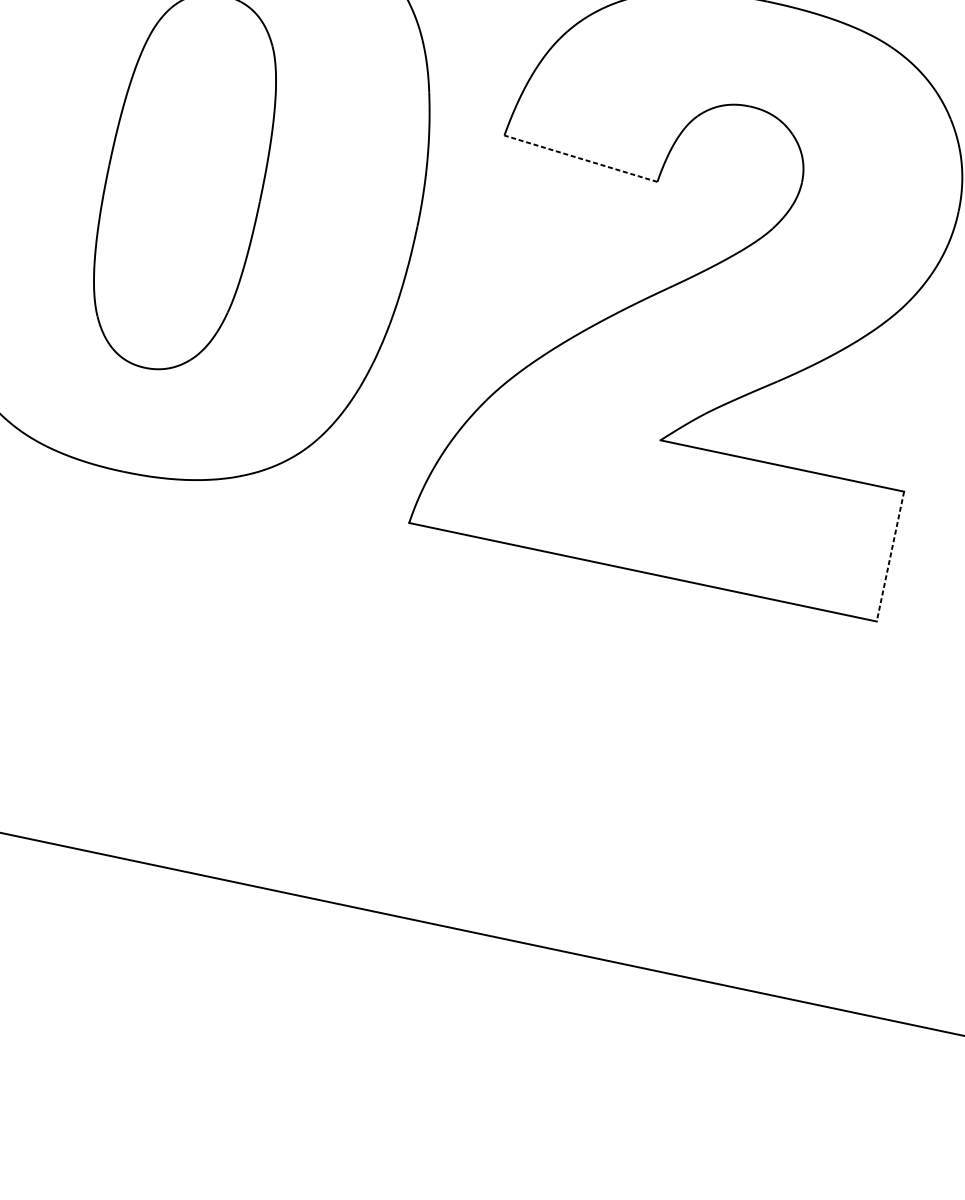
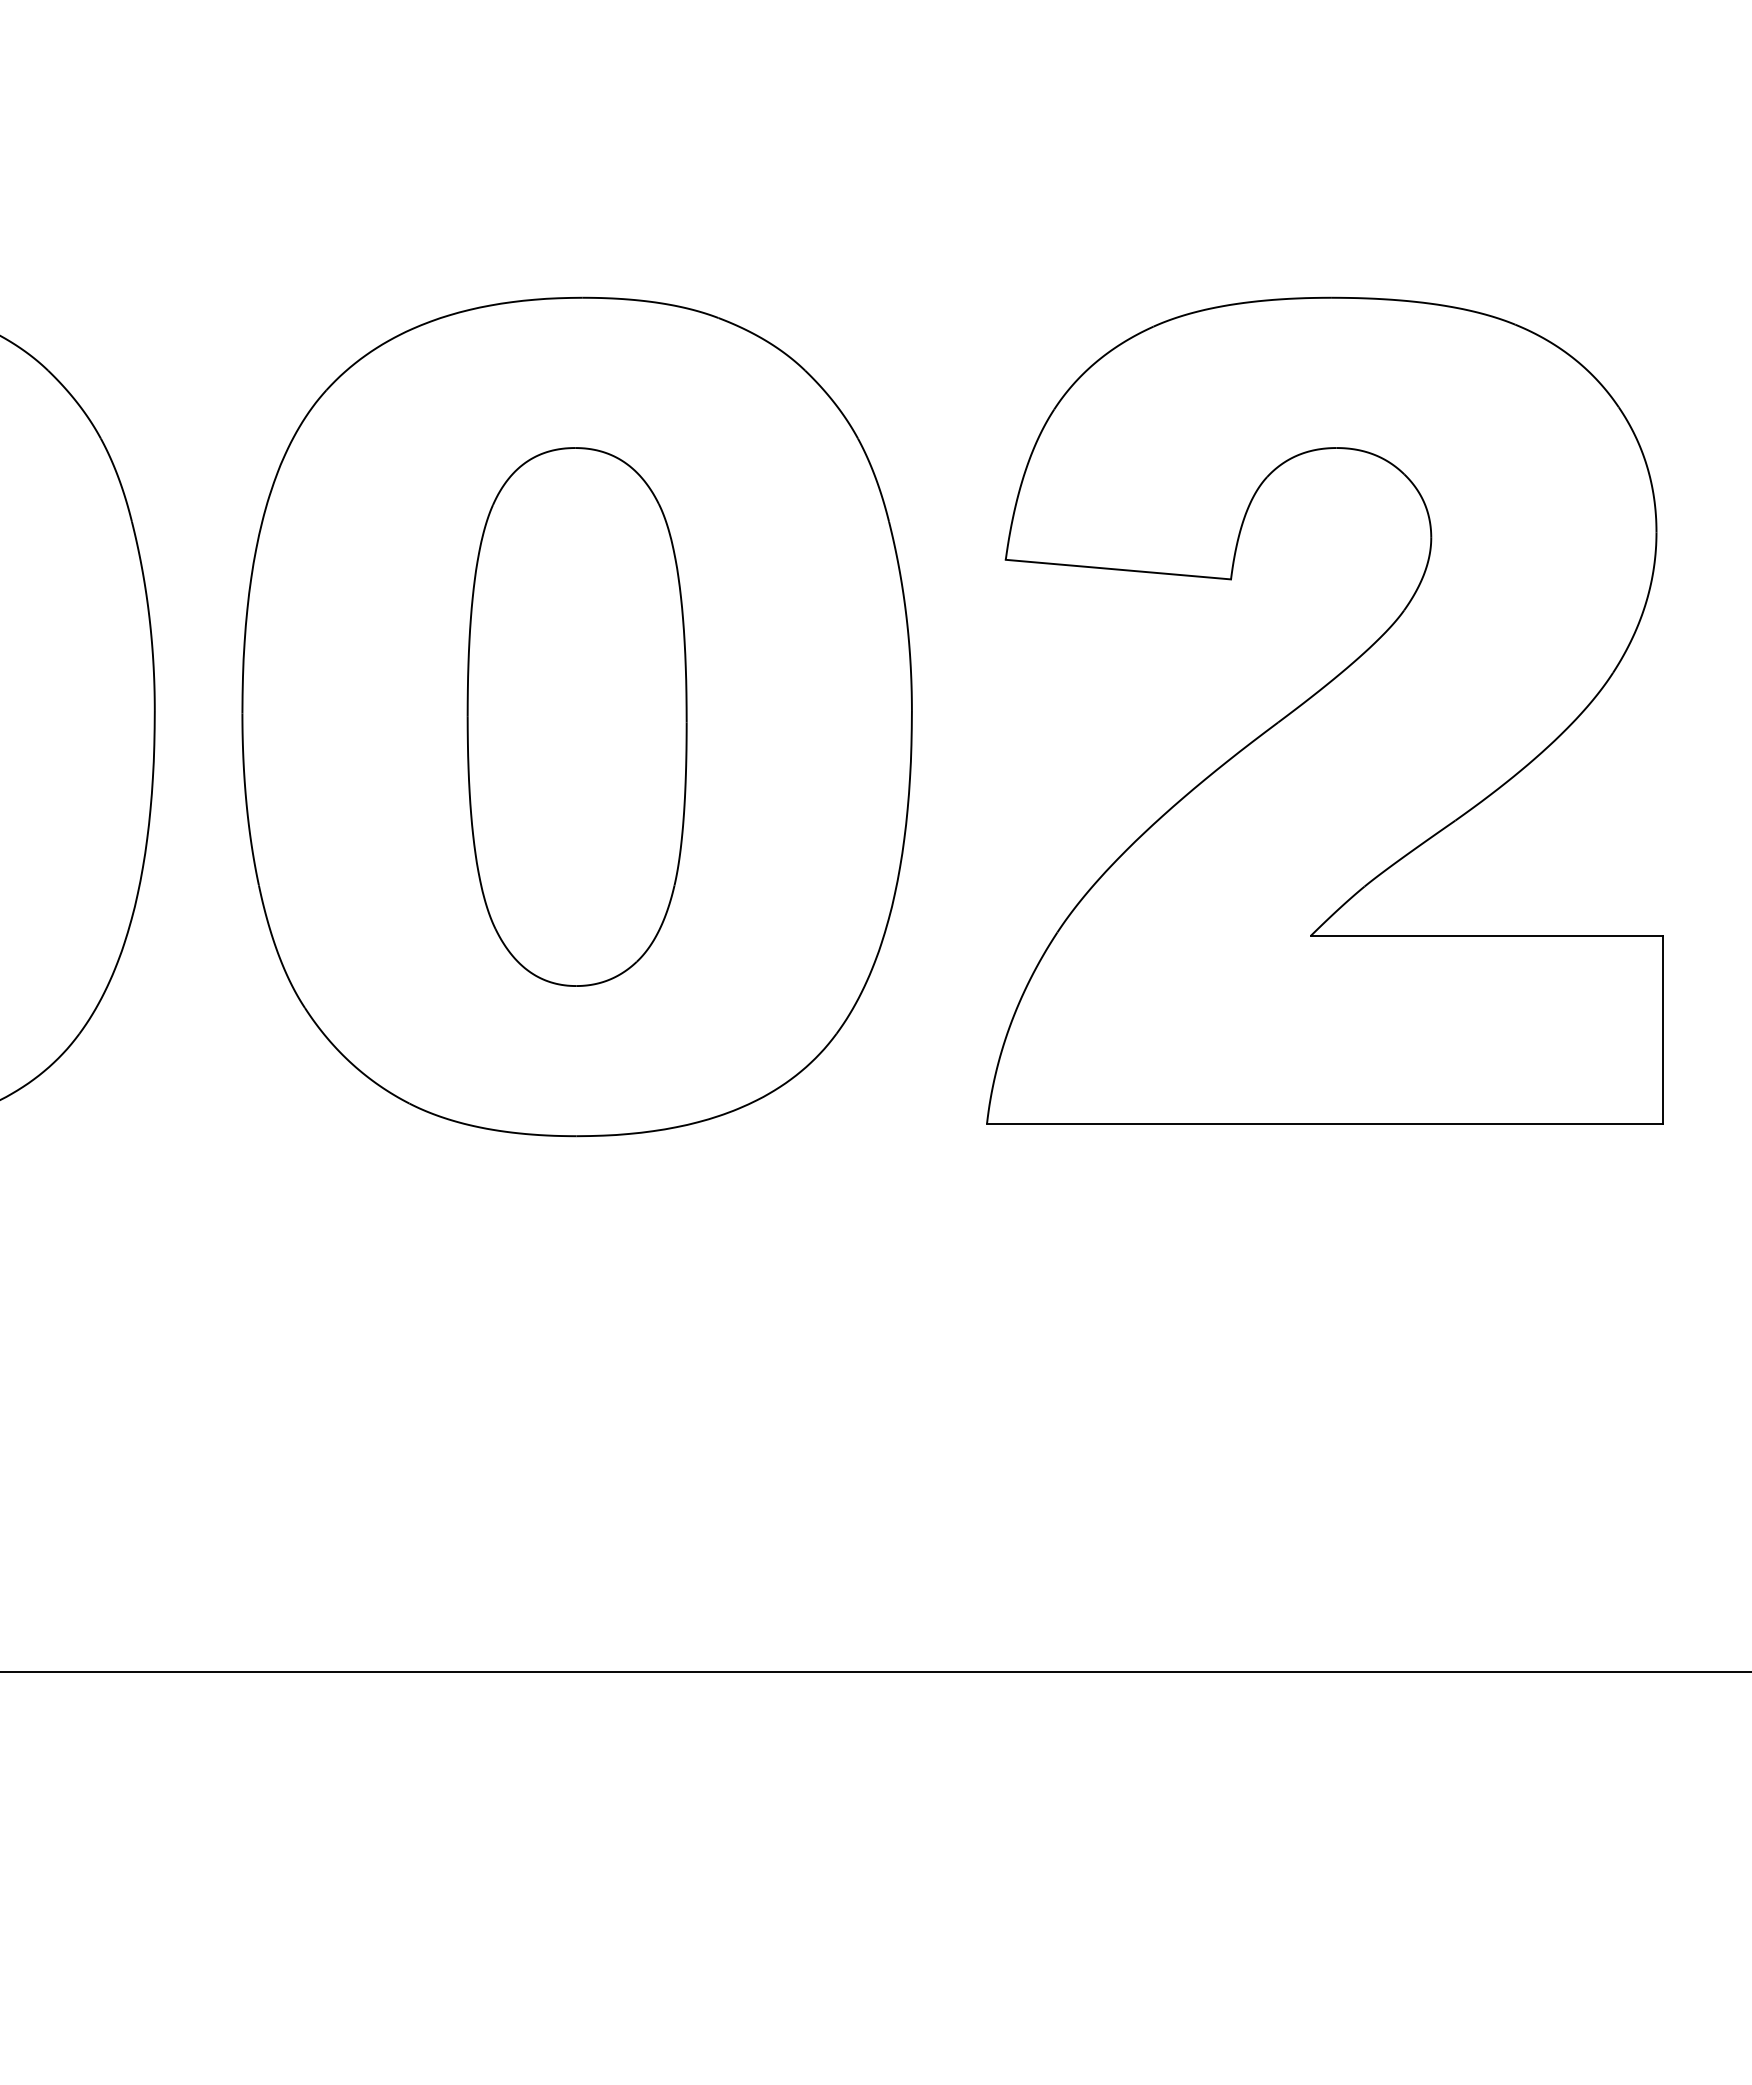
line: (580, 158) -> (1117, 569), dashed -> solid
line: (890, 556) -> (1662, 1029), dashed -> solid

